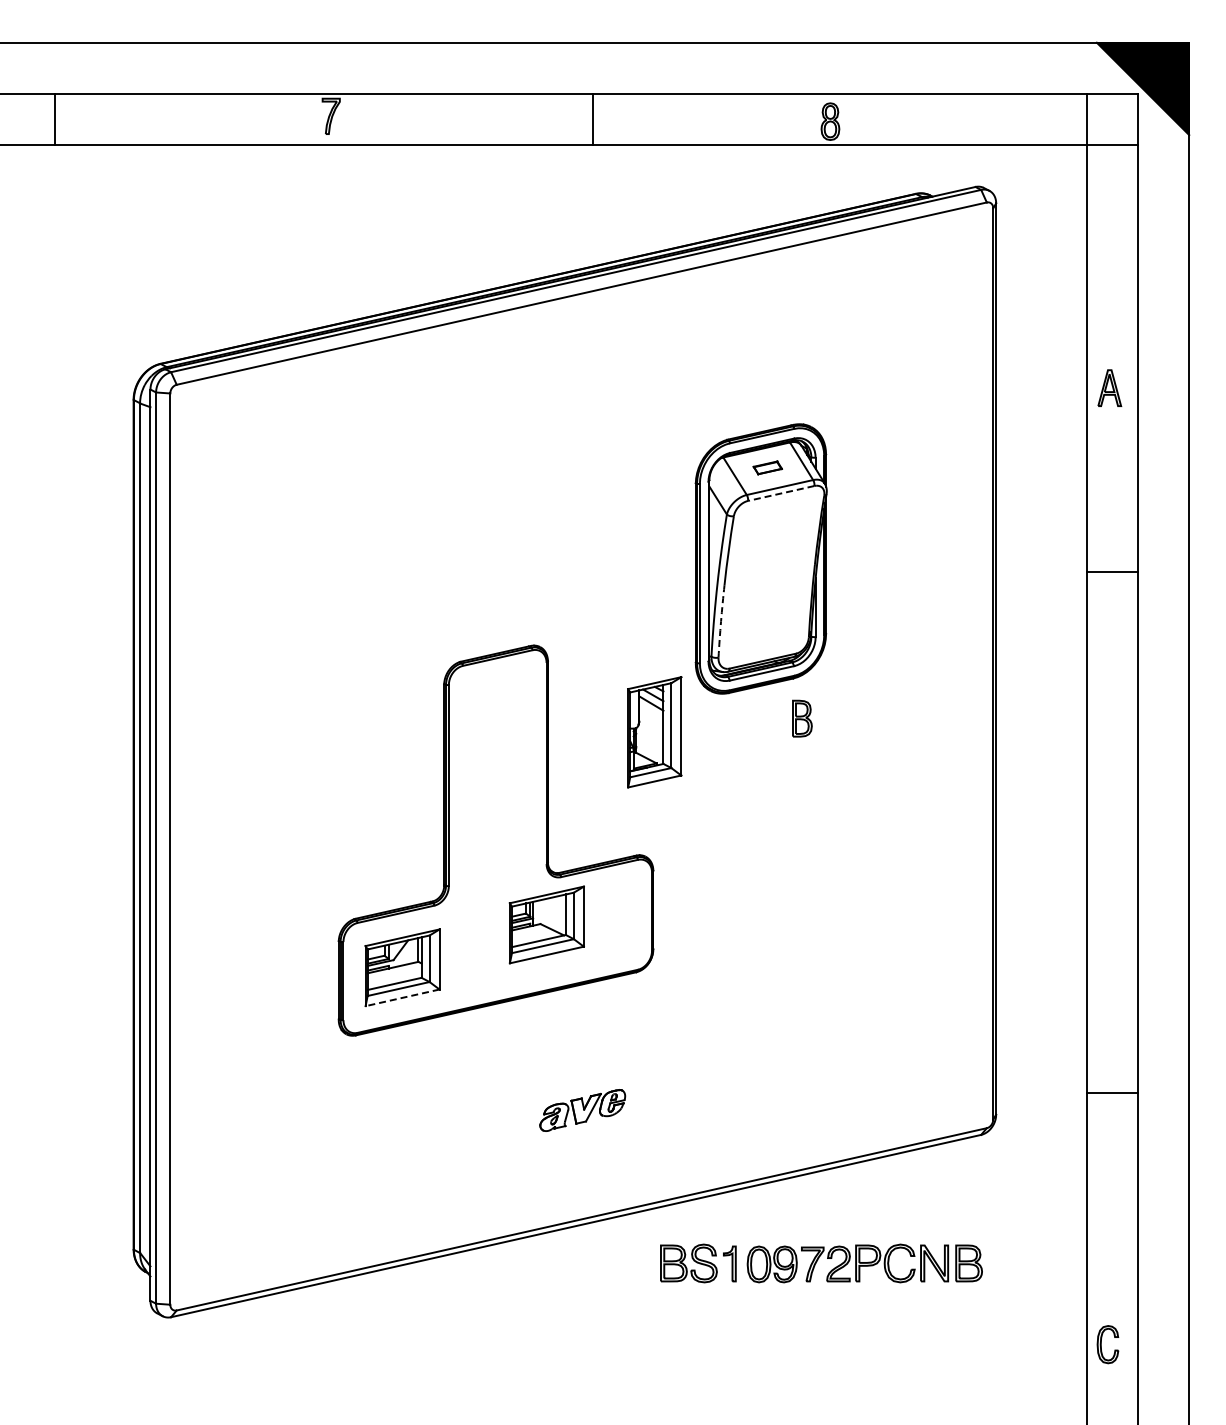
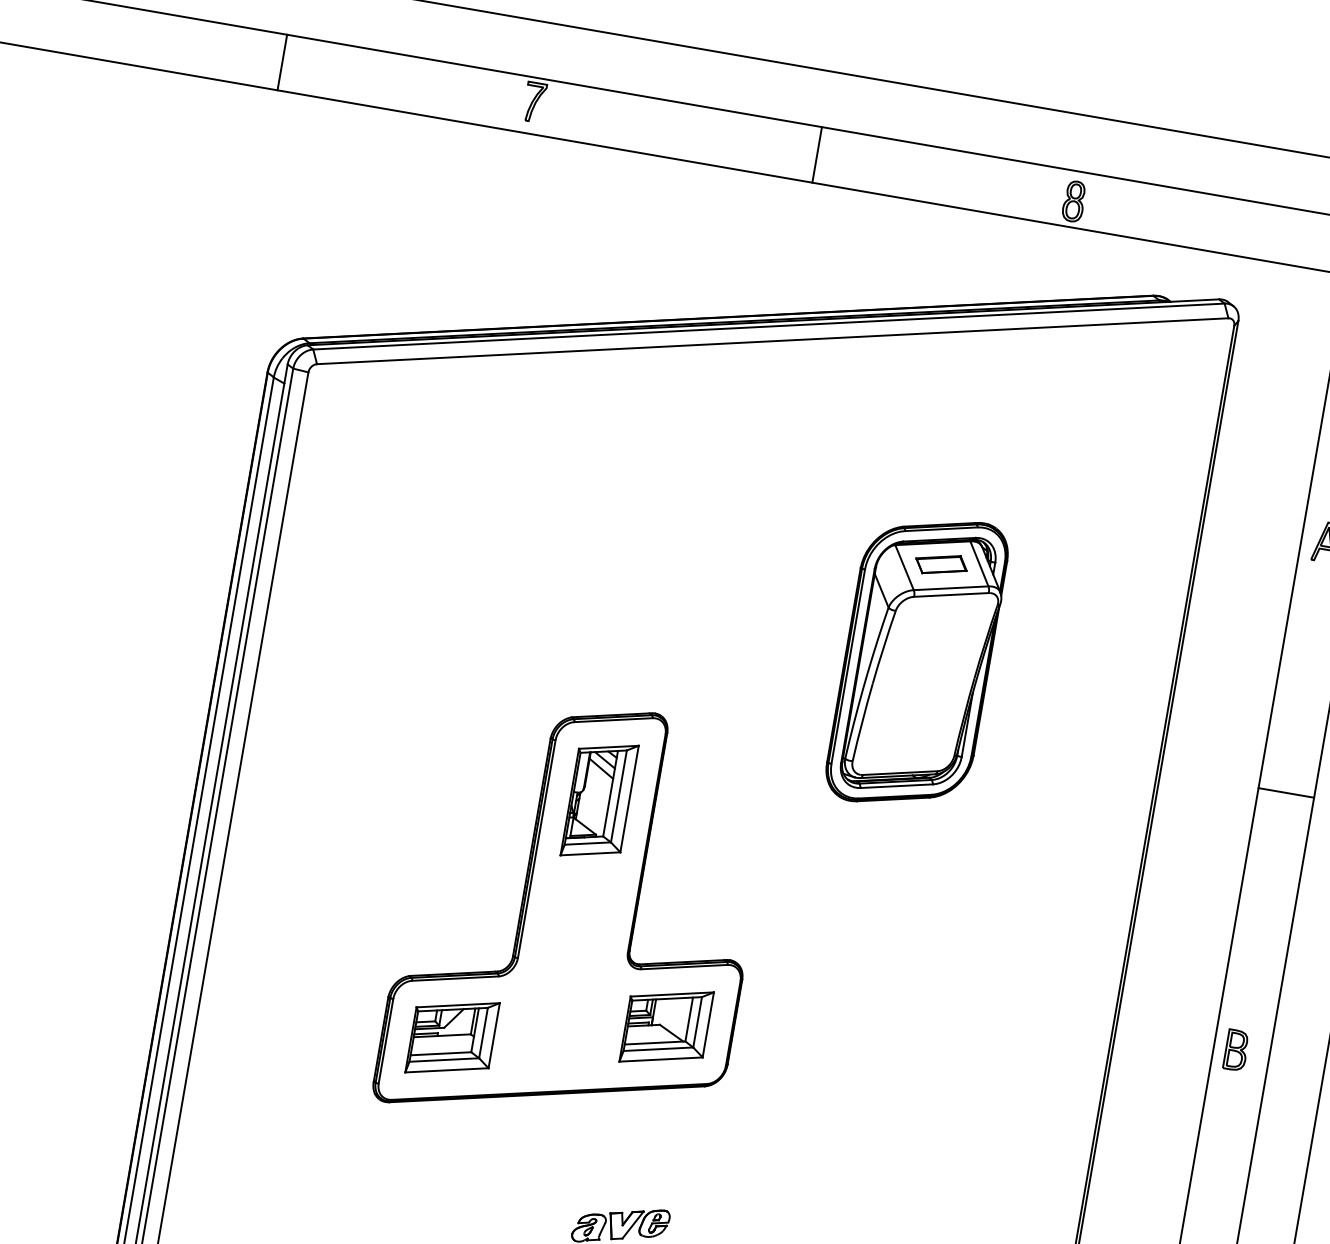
line: (54, 119) -> (281, 62), moved
part: (767, 467) -> (941, 564), size x1.67
line: (780, 493) -> (950, 594), dashed -> solid
line: (1111, 572) -> (1285, 793), moved
arc: (721, 621) -> (862, 722), dashed -> solid
part: (802, 718) -> (1236, 1050), moved
part: (654, 732) -> (599, 800), moved
part: (546, 924) -> (666, 1026), moved
line: (402, 997) -> (446, 1069), dashed -> solid

